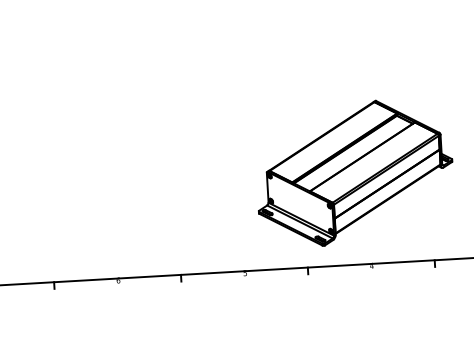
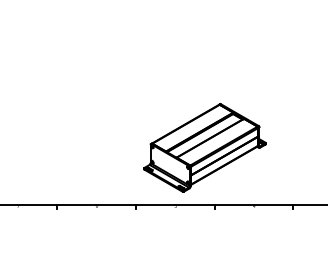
part: (353, 172) -> (204, 147), moved

